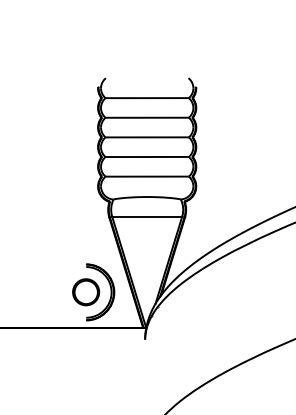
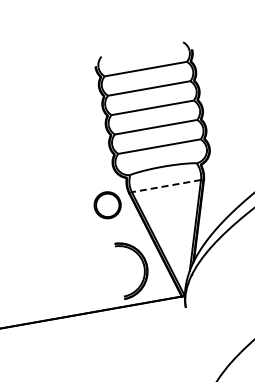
line: (146, 216) -> (165, 186), solid -> dashed
part: (86, 292) -> (108, 205), moved

